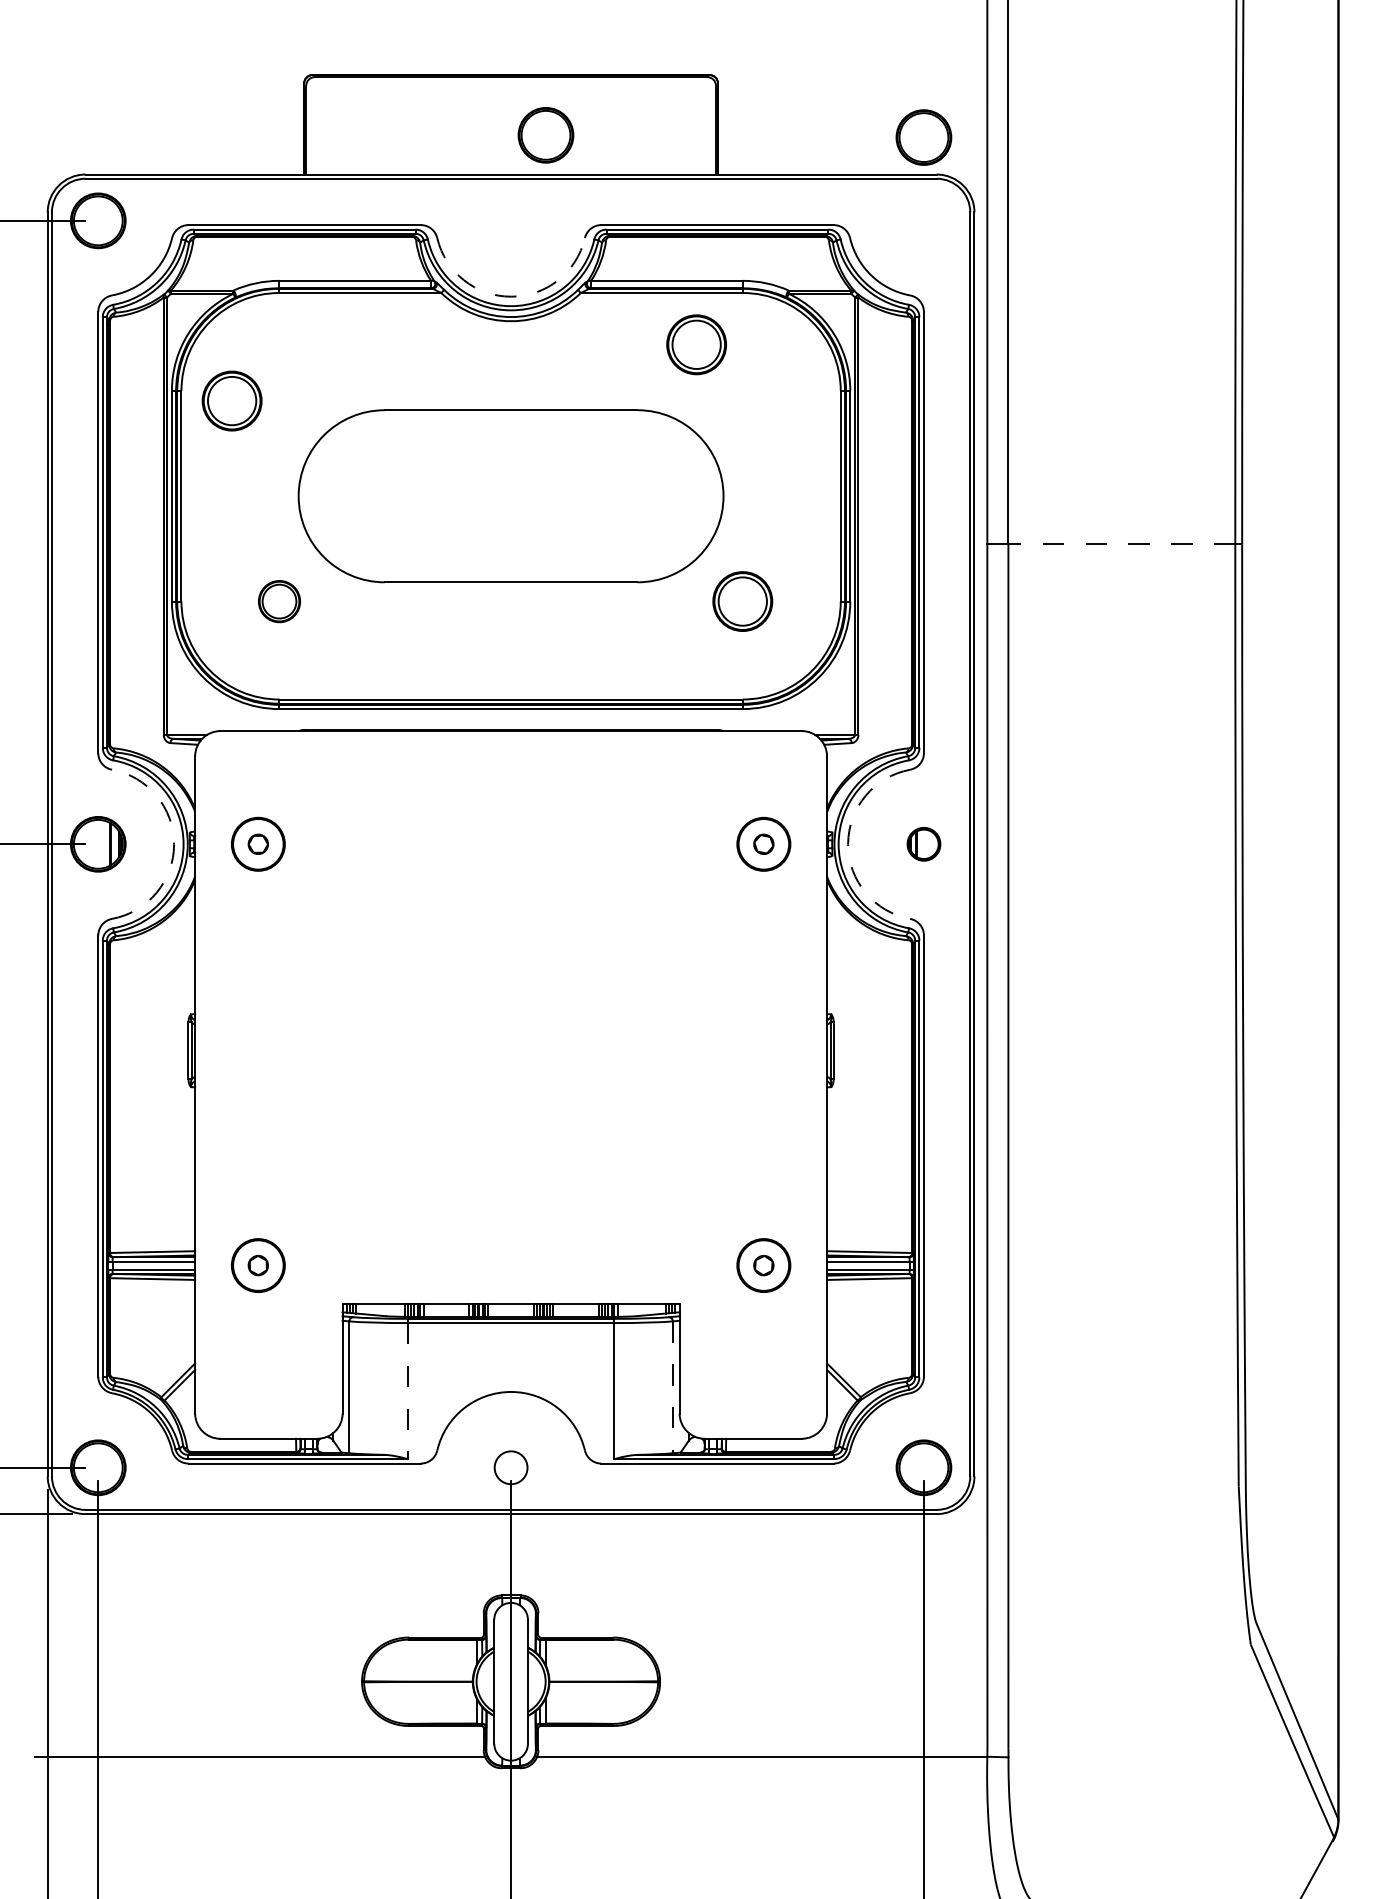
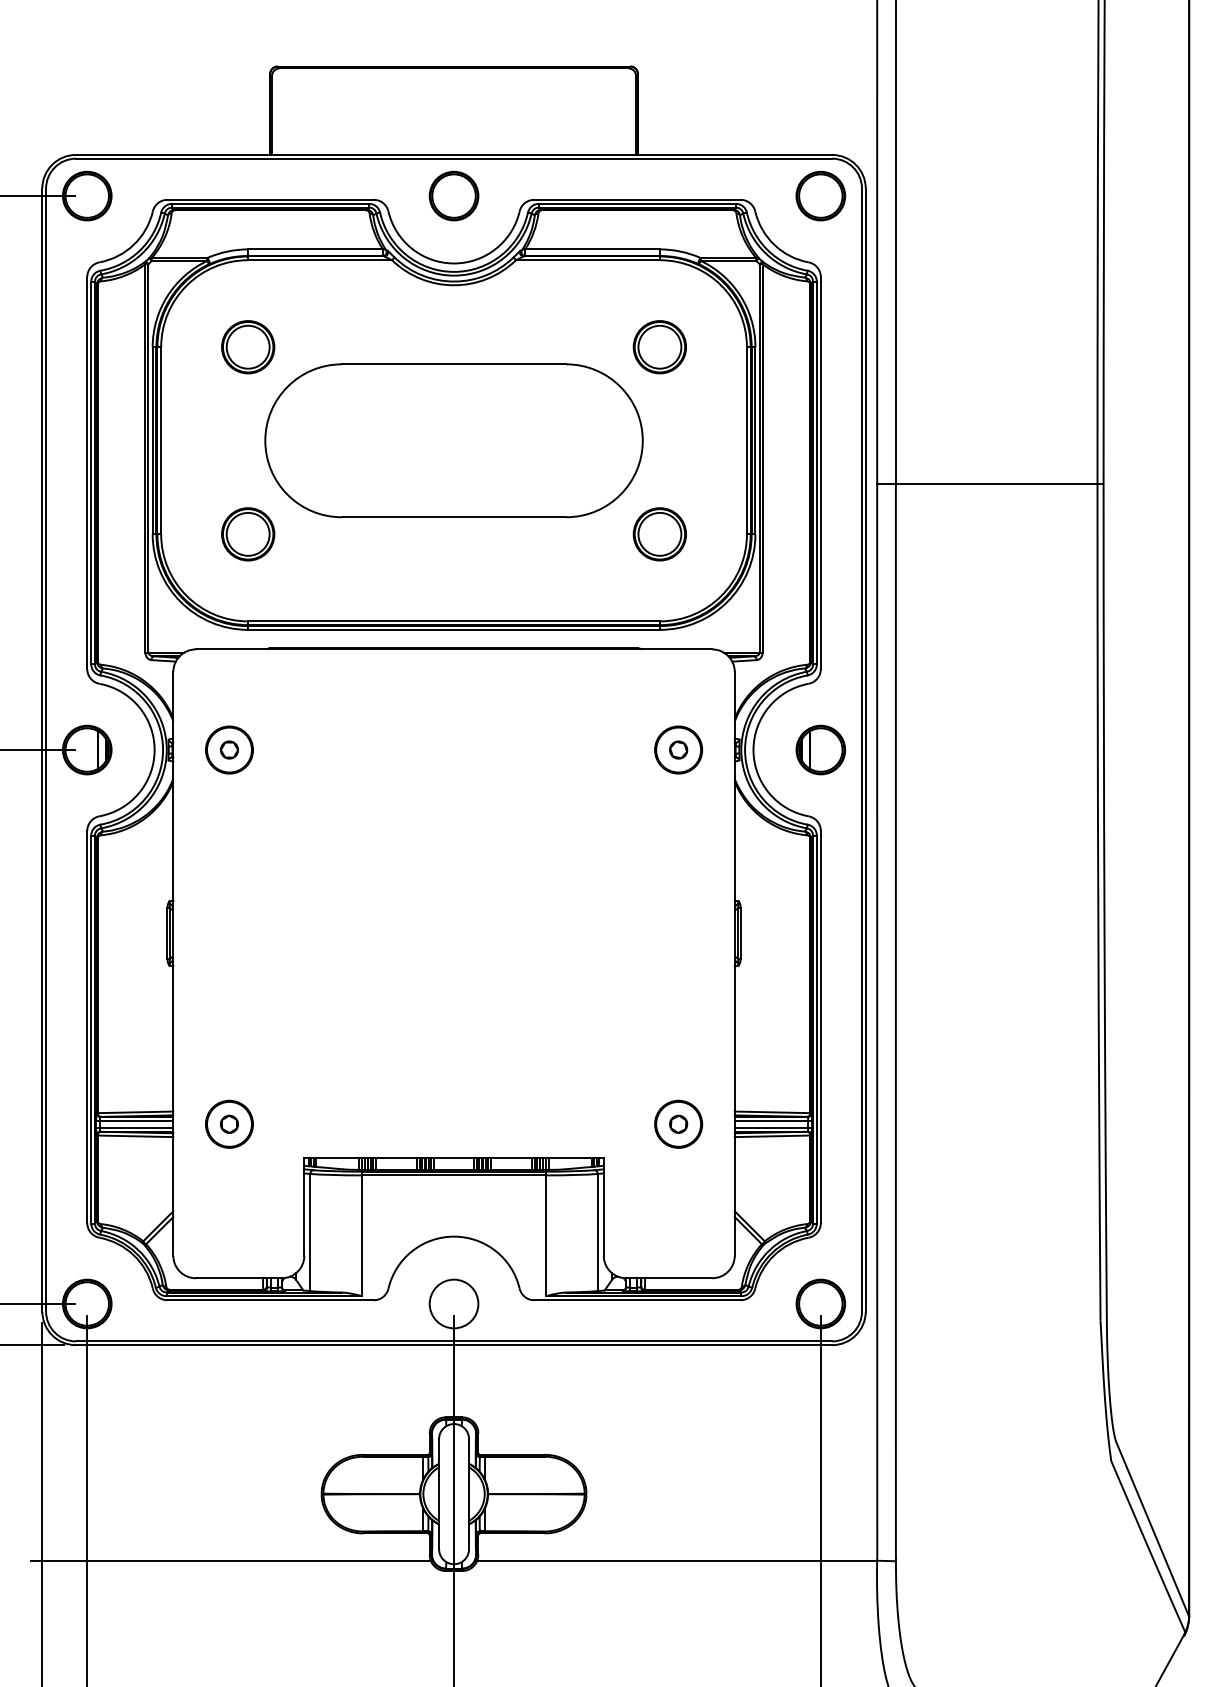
part: (545, 134) -> (453, 195), moved
part: (923, 136) -> (820, 195), moved
arc: (511, 296) -> (454, 263), dashed -> solid
part: (696, 345) -> (659, 347), moved
part: (232, 401) -> (248, 347), moved
line: (1121, 544) -> (996, 483), dashed -> solid
part: (279, 601) -> (248, 534), size x1.43
part: (923, 843) -> (820, 749), size x1.67
arc: (173, 844) -> (154, 750), dashed -> solid
arc: (848, 844) -> (753, 750), dashed -> solid
line: (672, 1387) -> (597, 1232), dashed -> solid
line: (408, 1391) -> (362, 1236), dashed -> solid
circle: (510, 1467) -> (453, 1303), size x1.67

